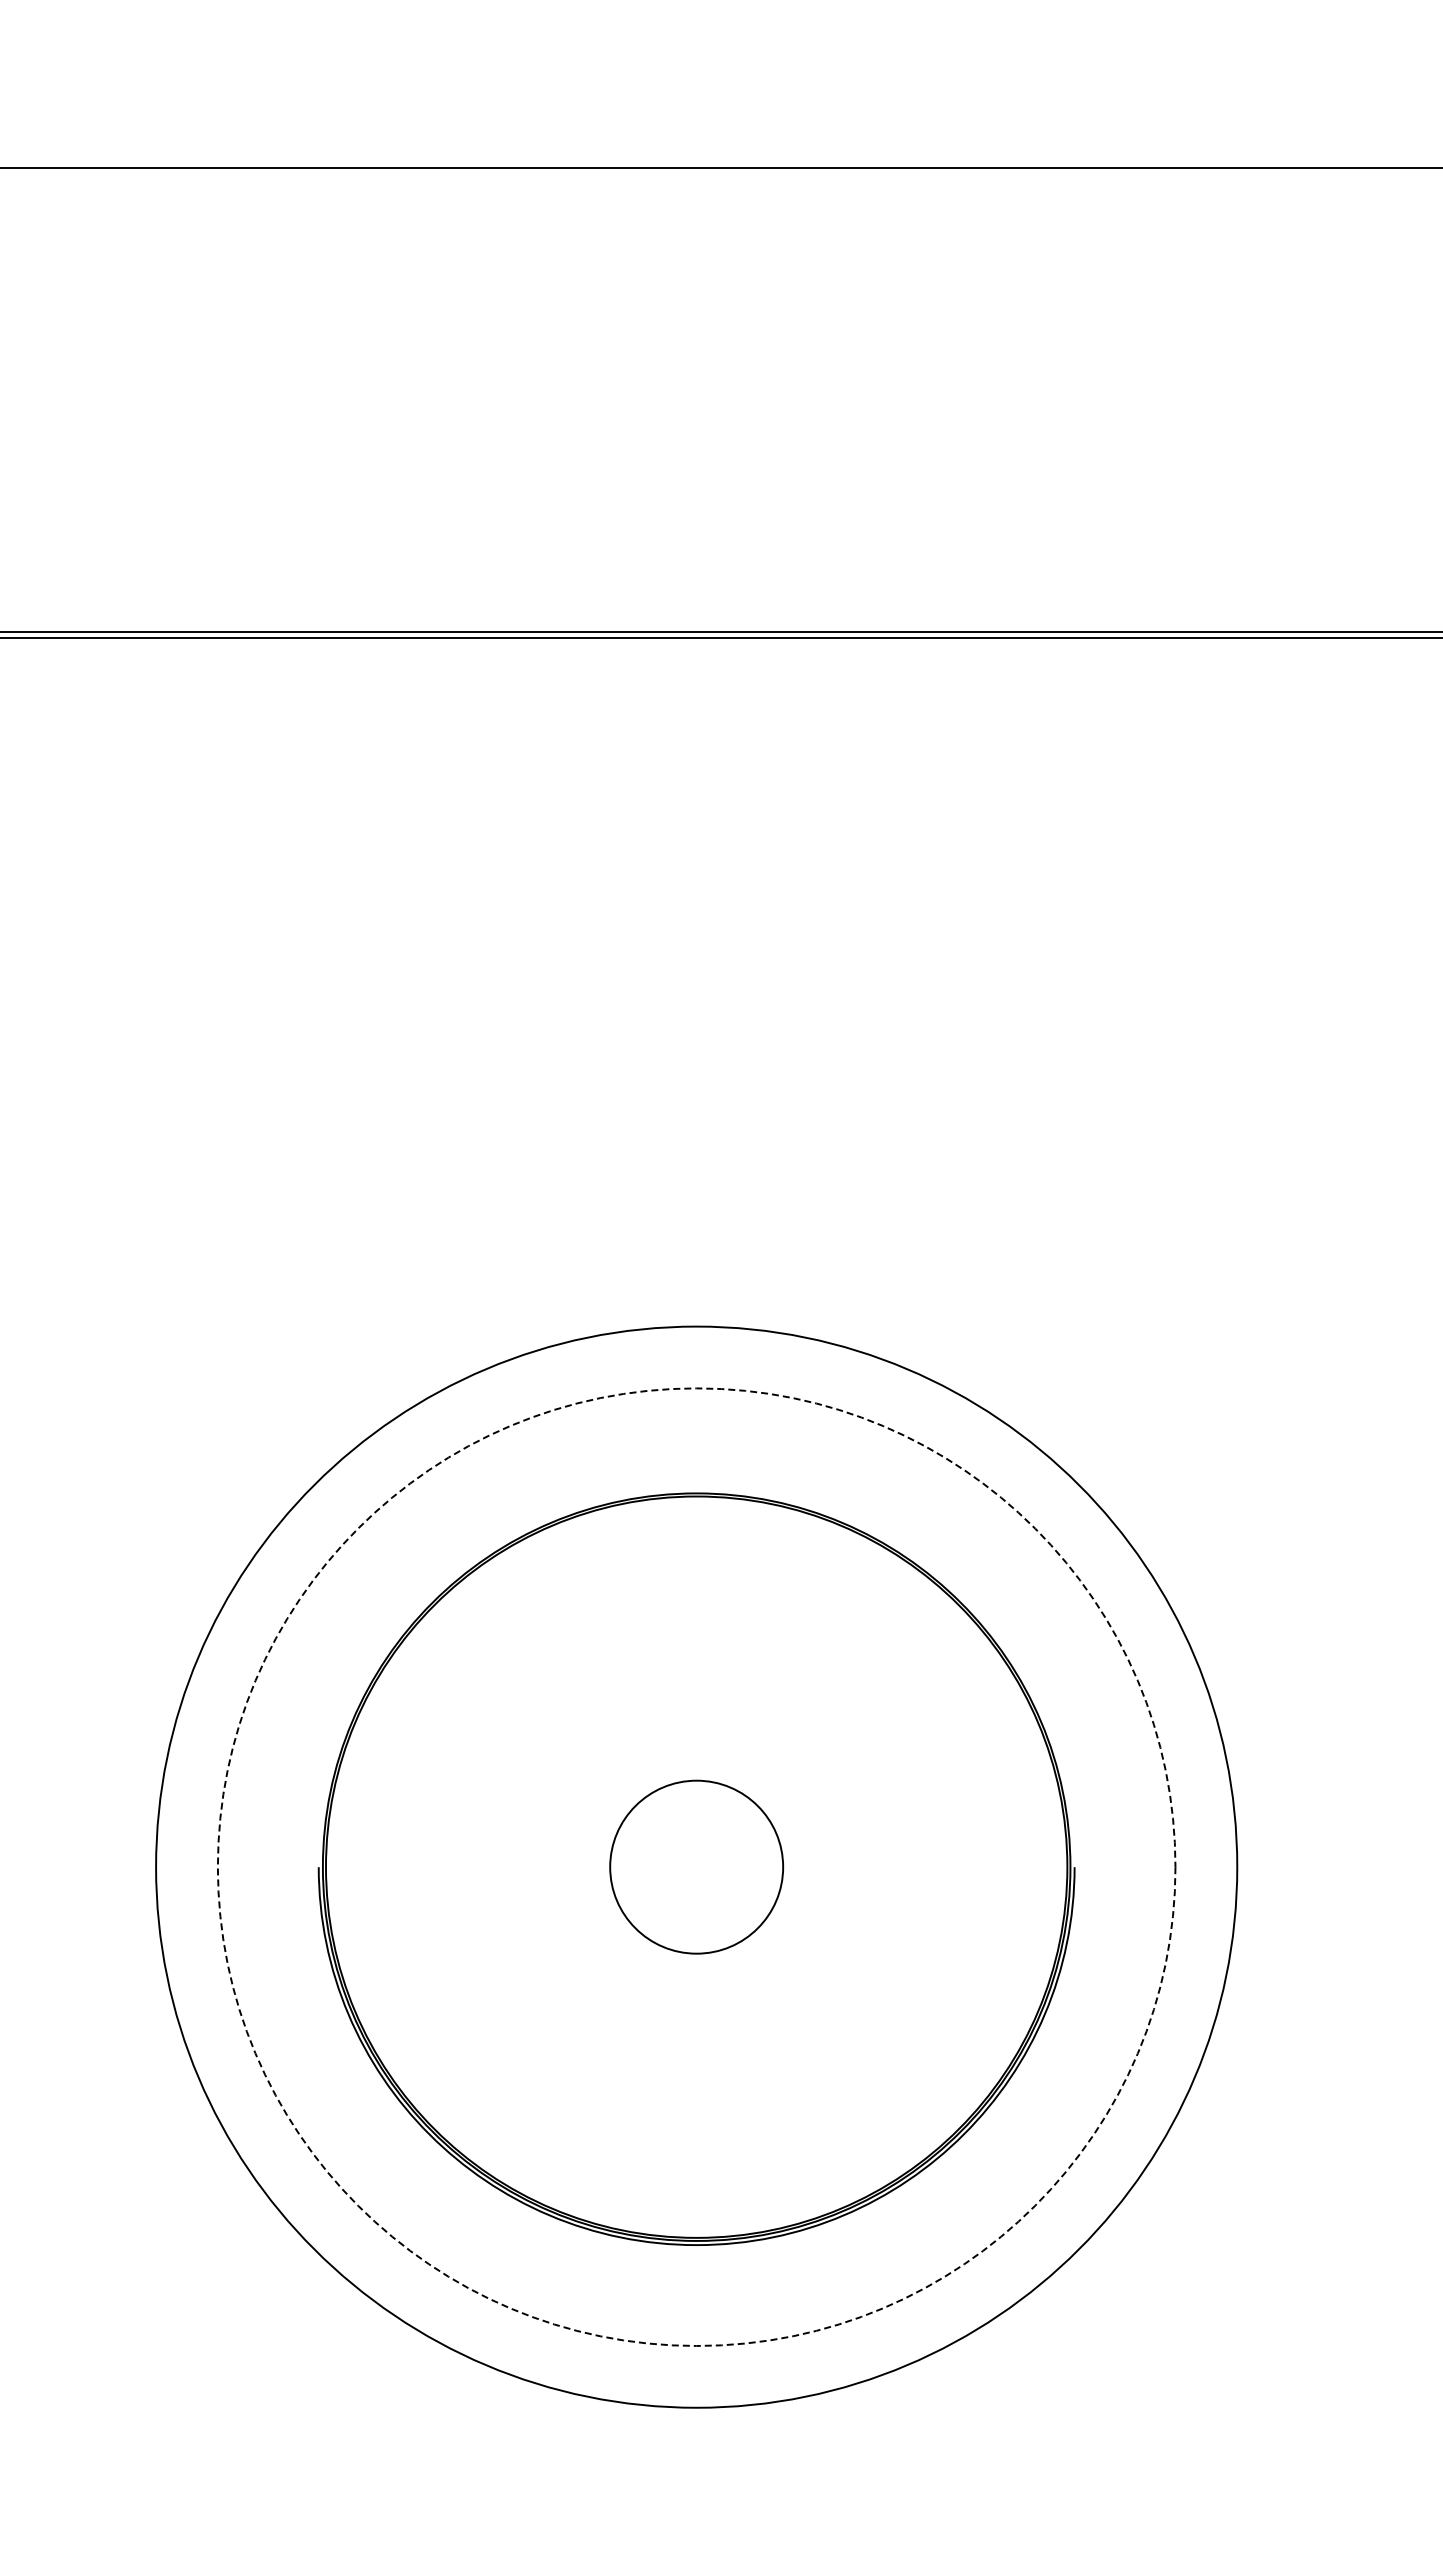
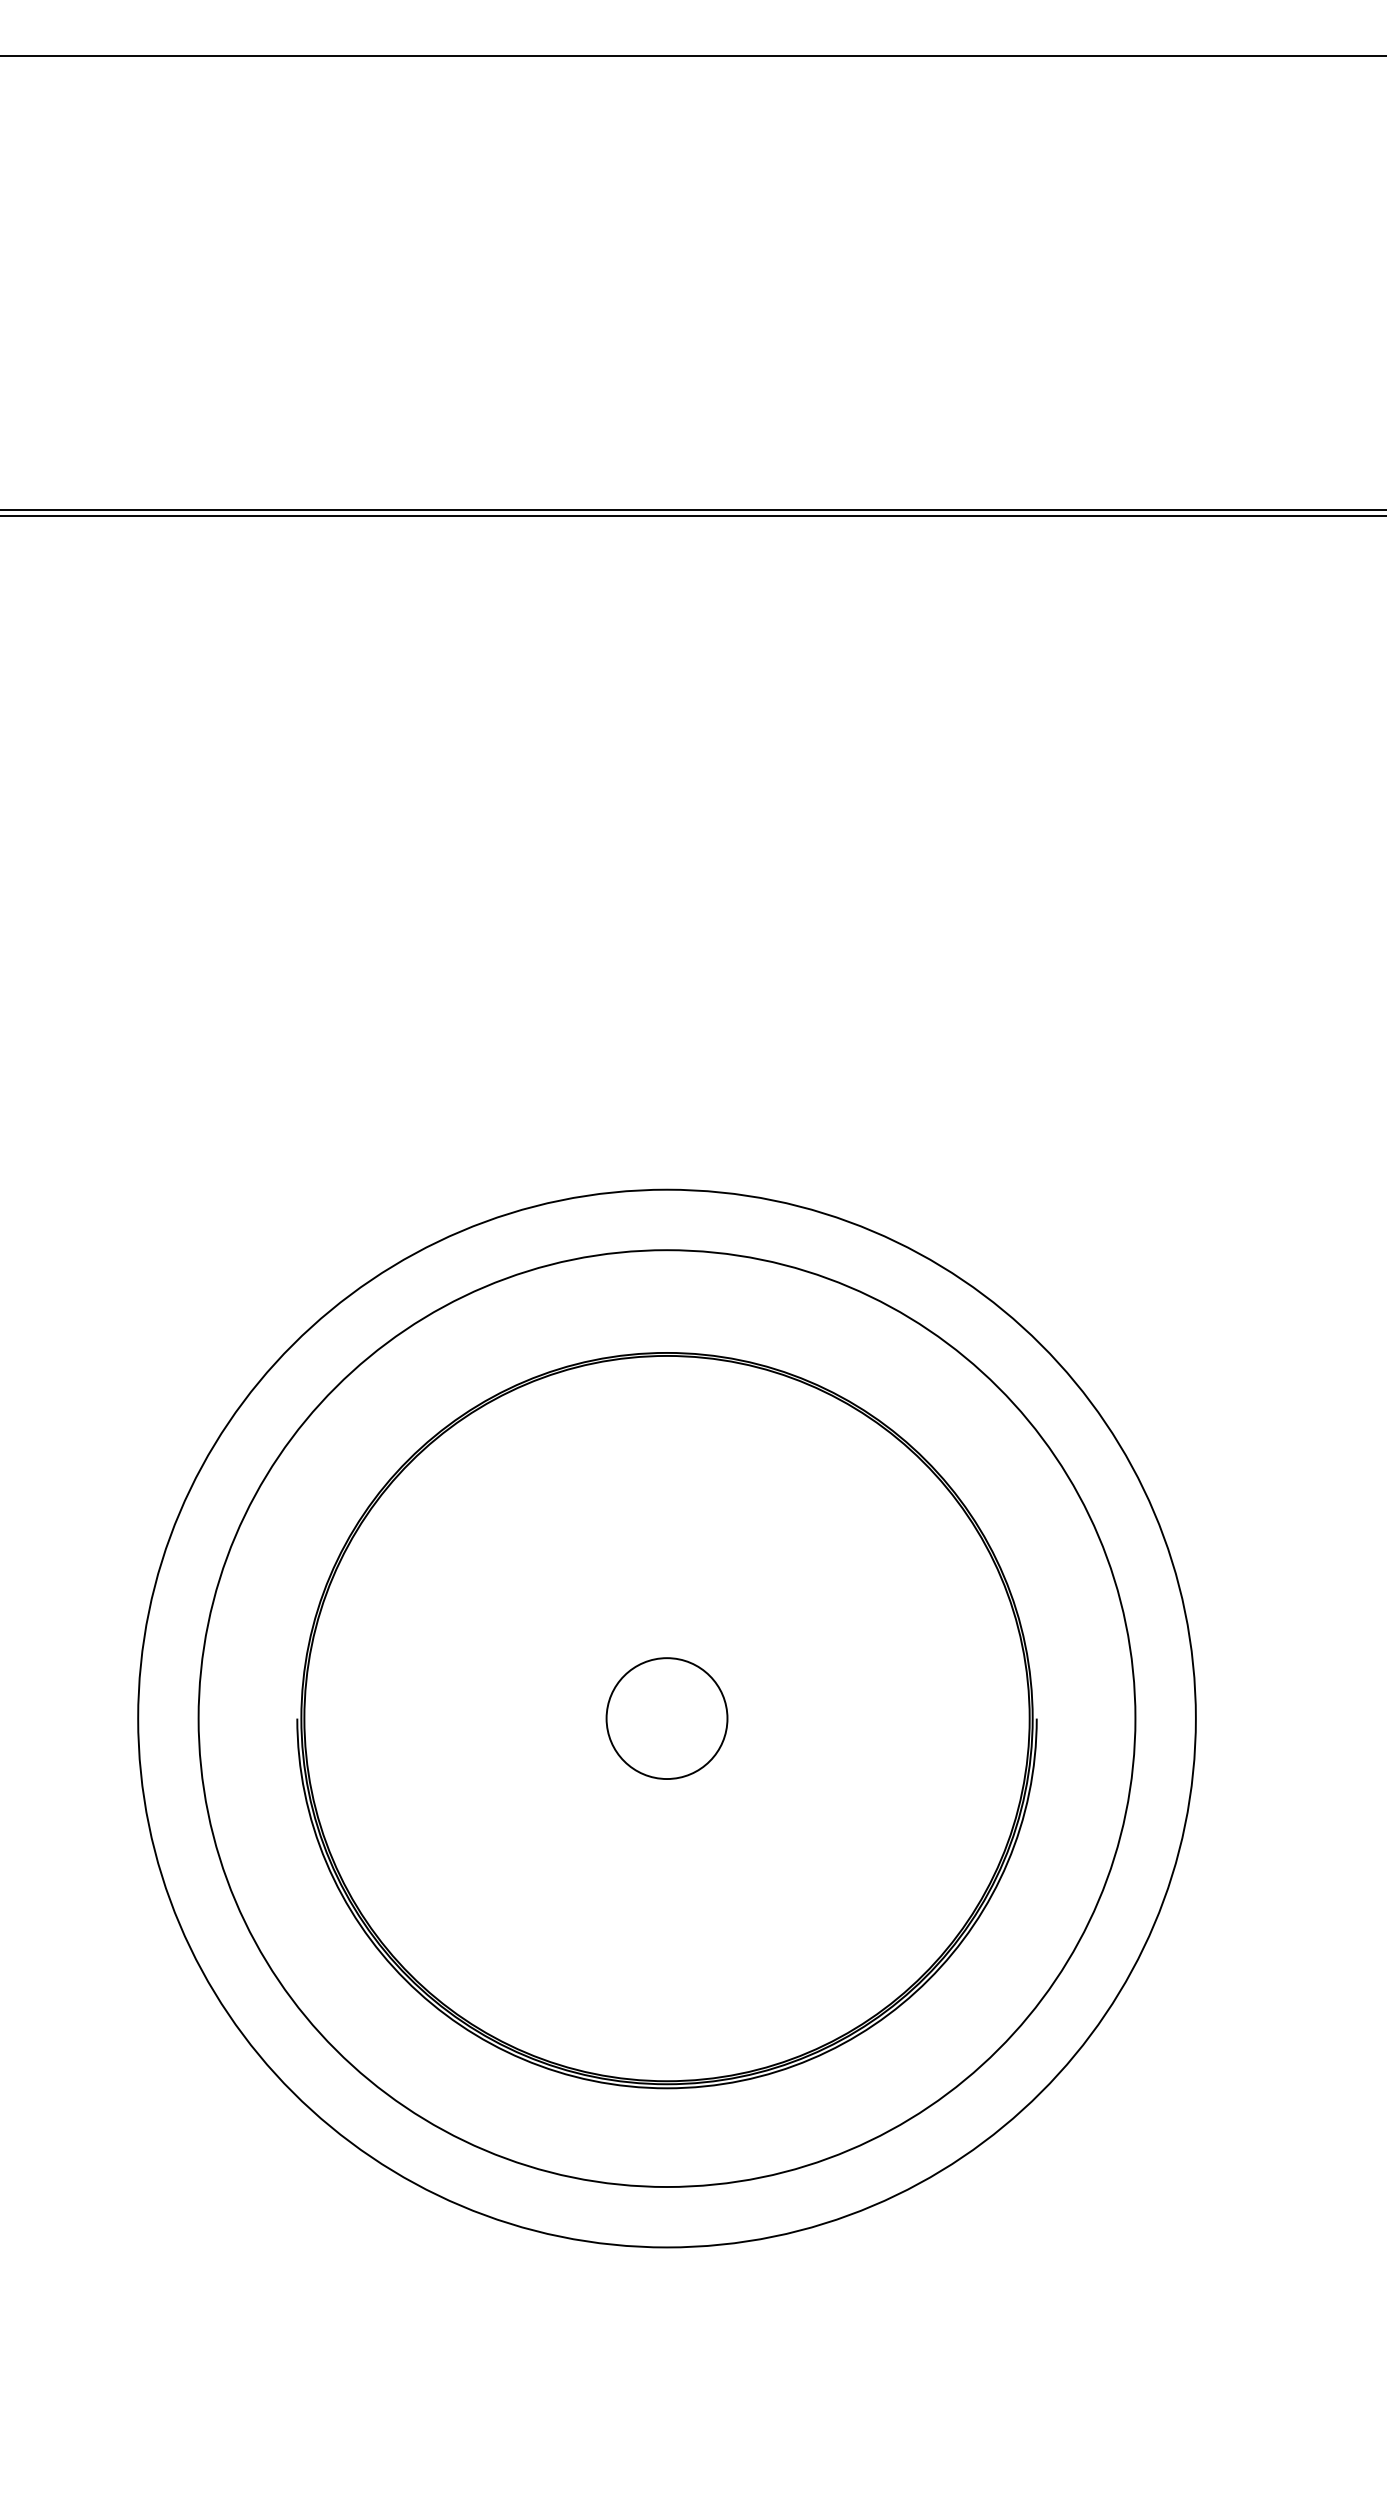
circle: (696, 1866) -> (666, 1717), dashed -> solid
circle: (696, 1866) -> (666, 1717), size x0.71

